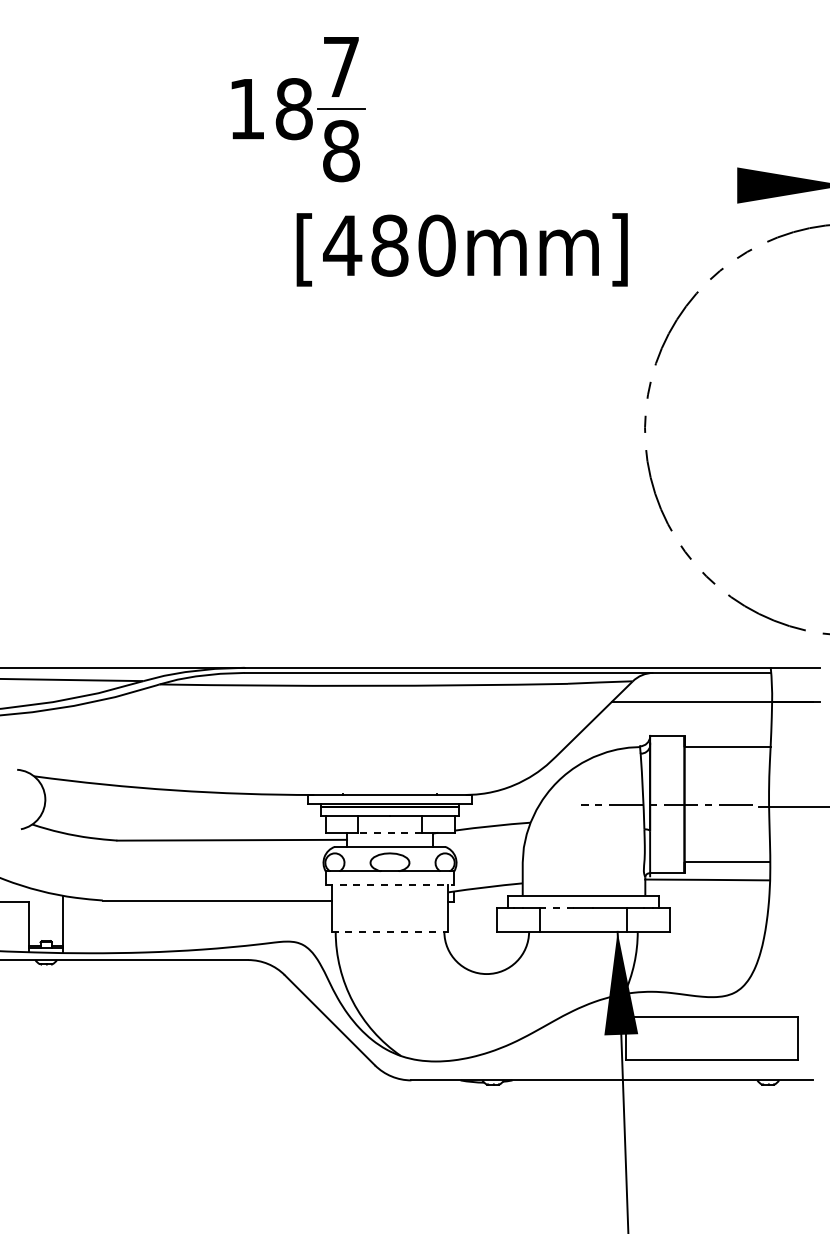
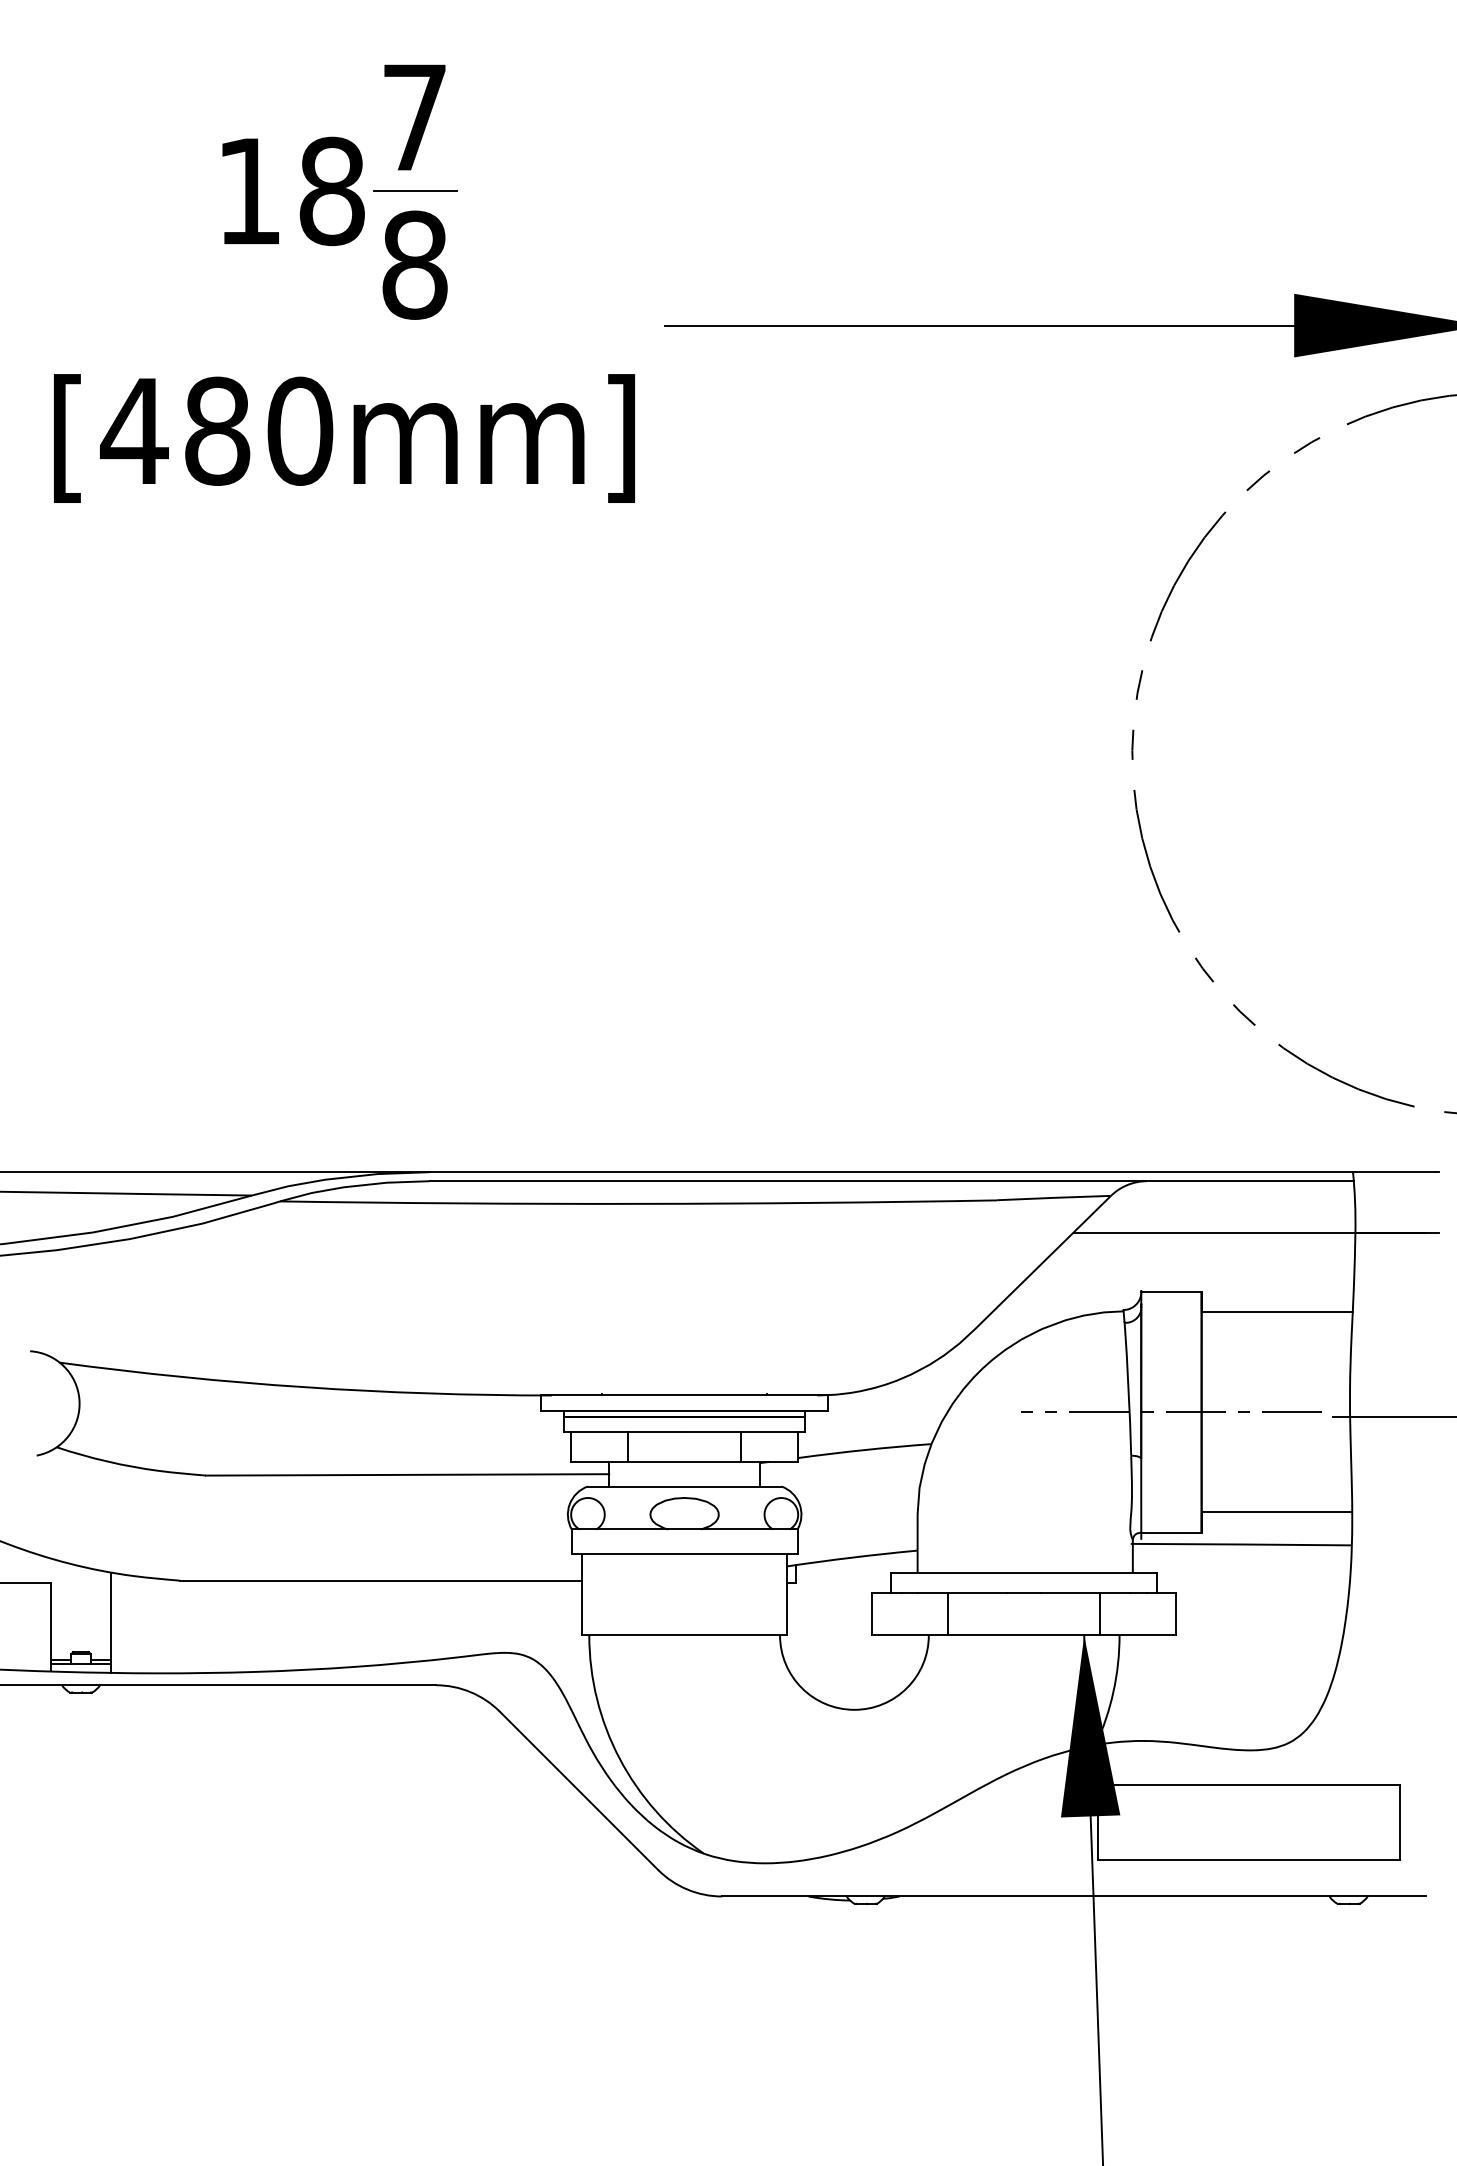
part: (298, 109) -> (339, 192), moved
line: (560, 185) -> (983, 325), added
text: (461, 249) -> (343, 437), moved
line: (389, 832) -> (683, 1461), dashed -> solid
line: (390, 885) -> (685, 1554), dashed -> solid
line: (556, 907) -> (976, 1592), dashed -> solid
line: (390, 931) -> (685, 1635), dashed -> solid

